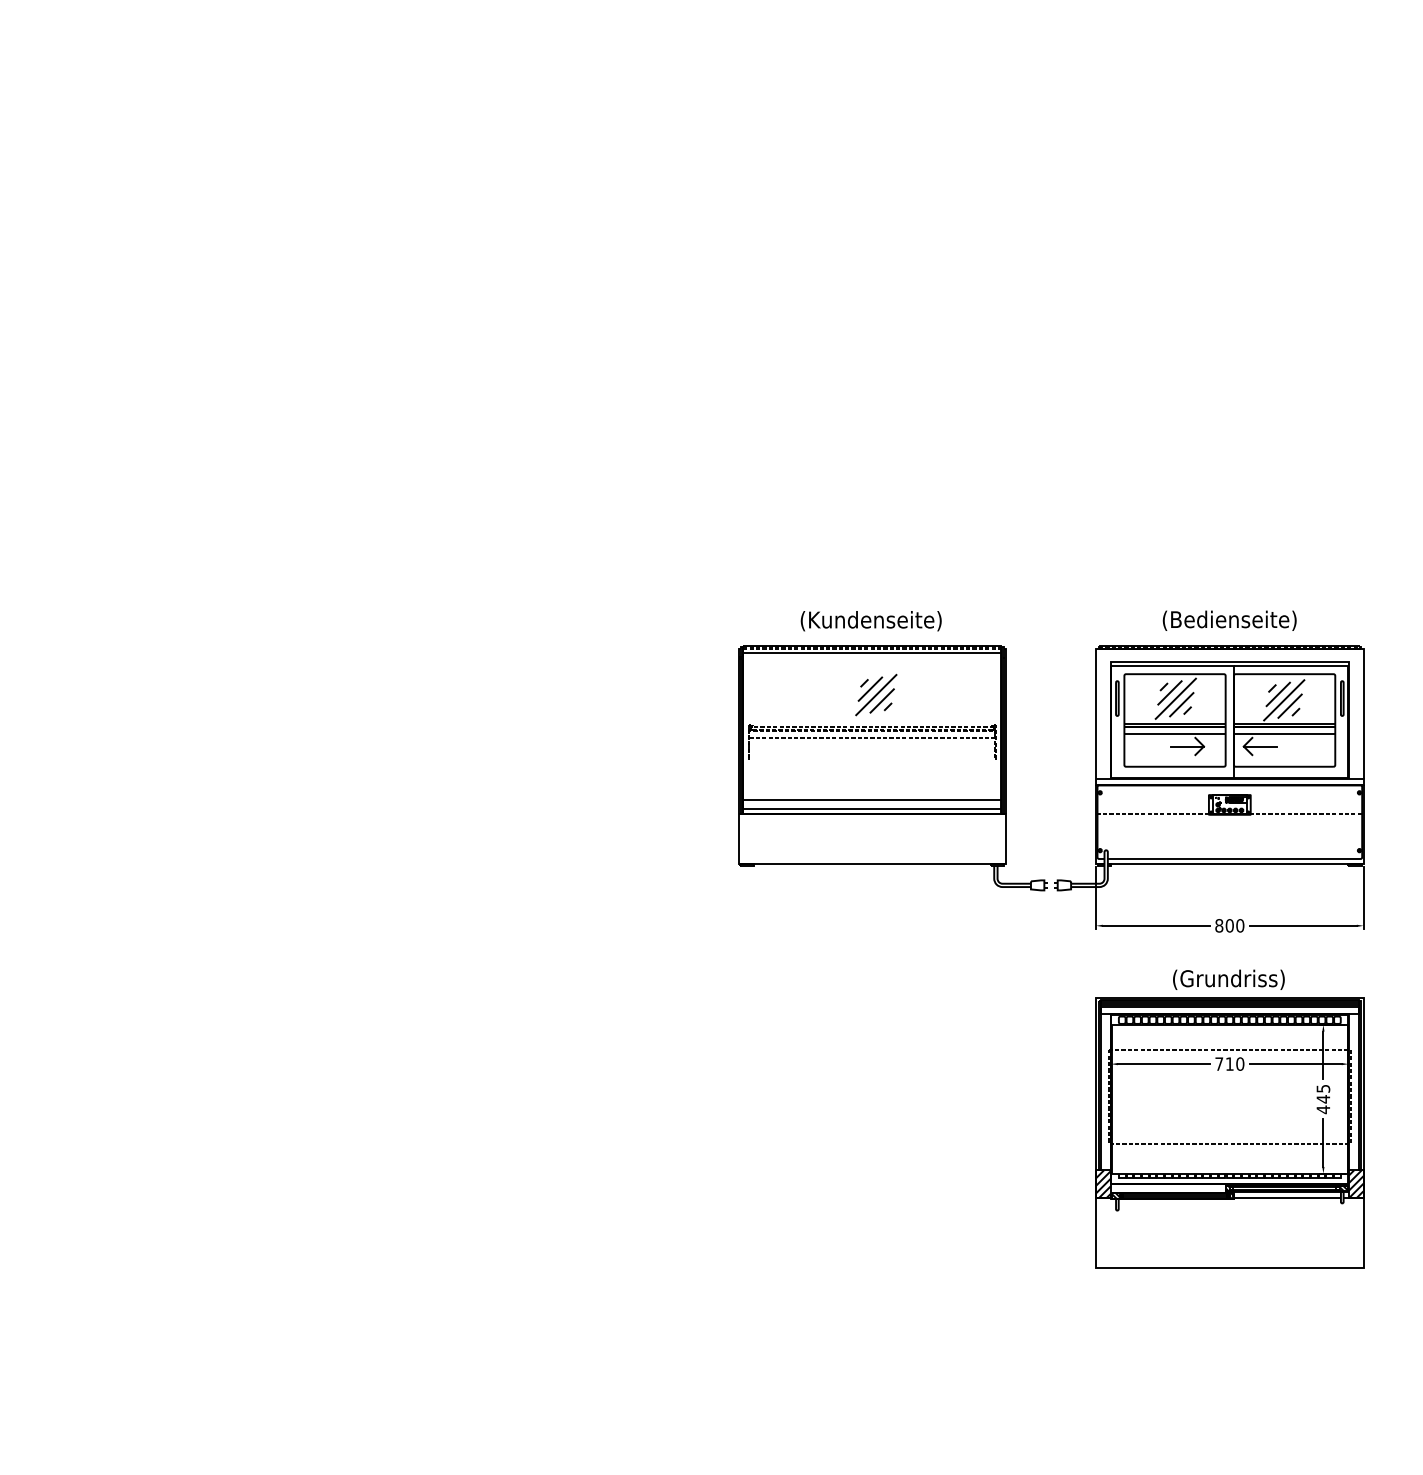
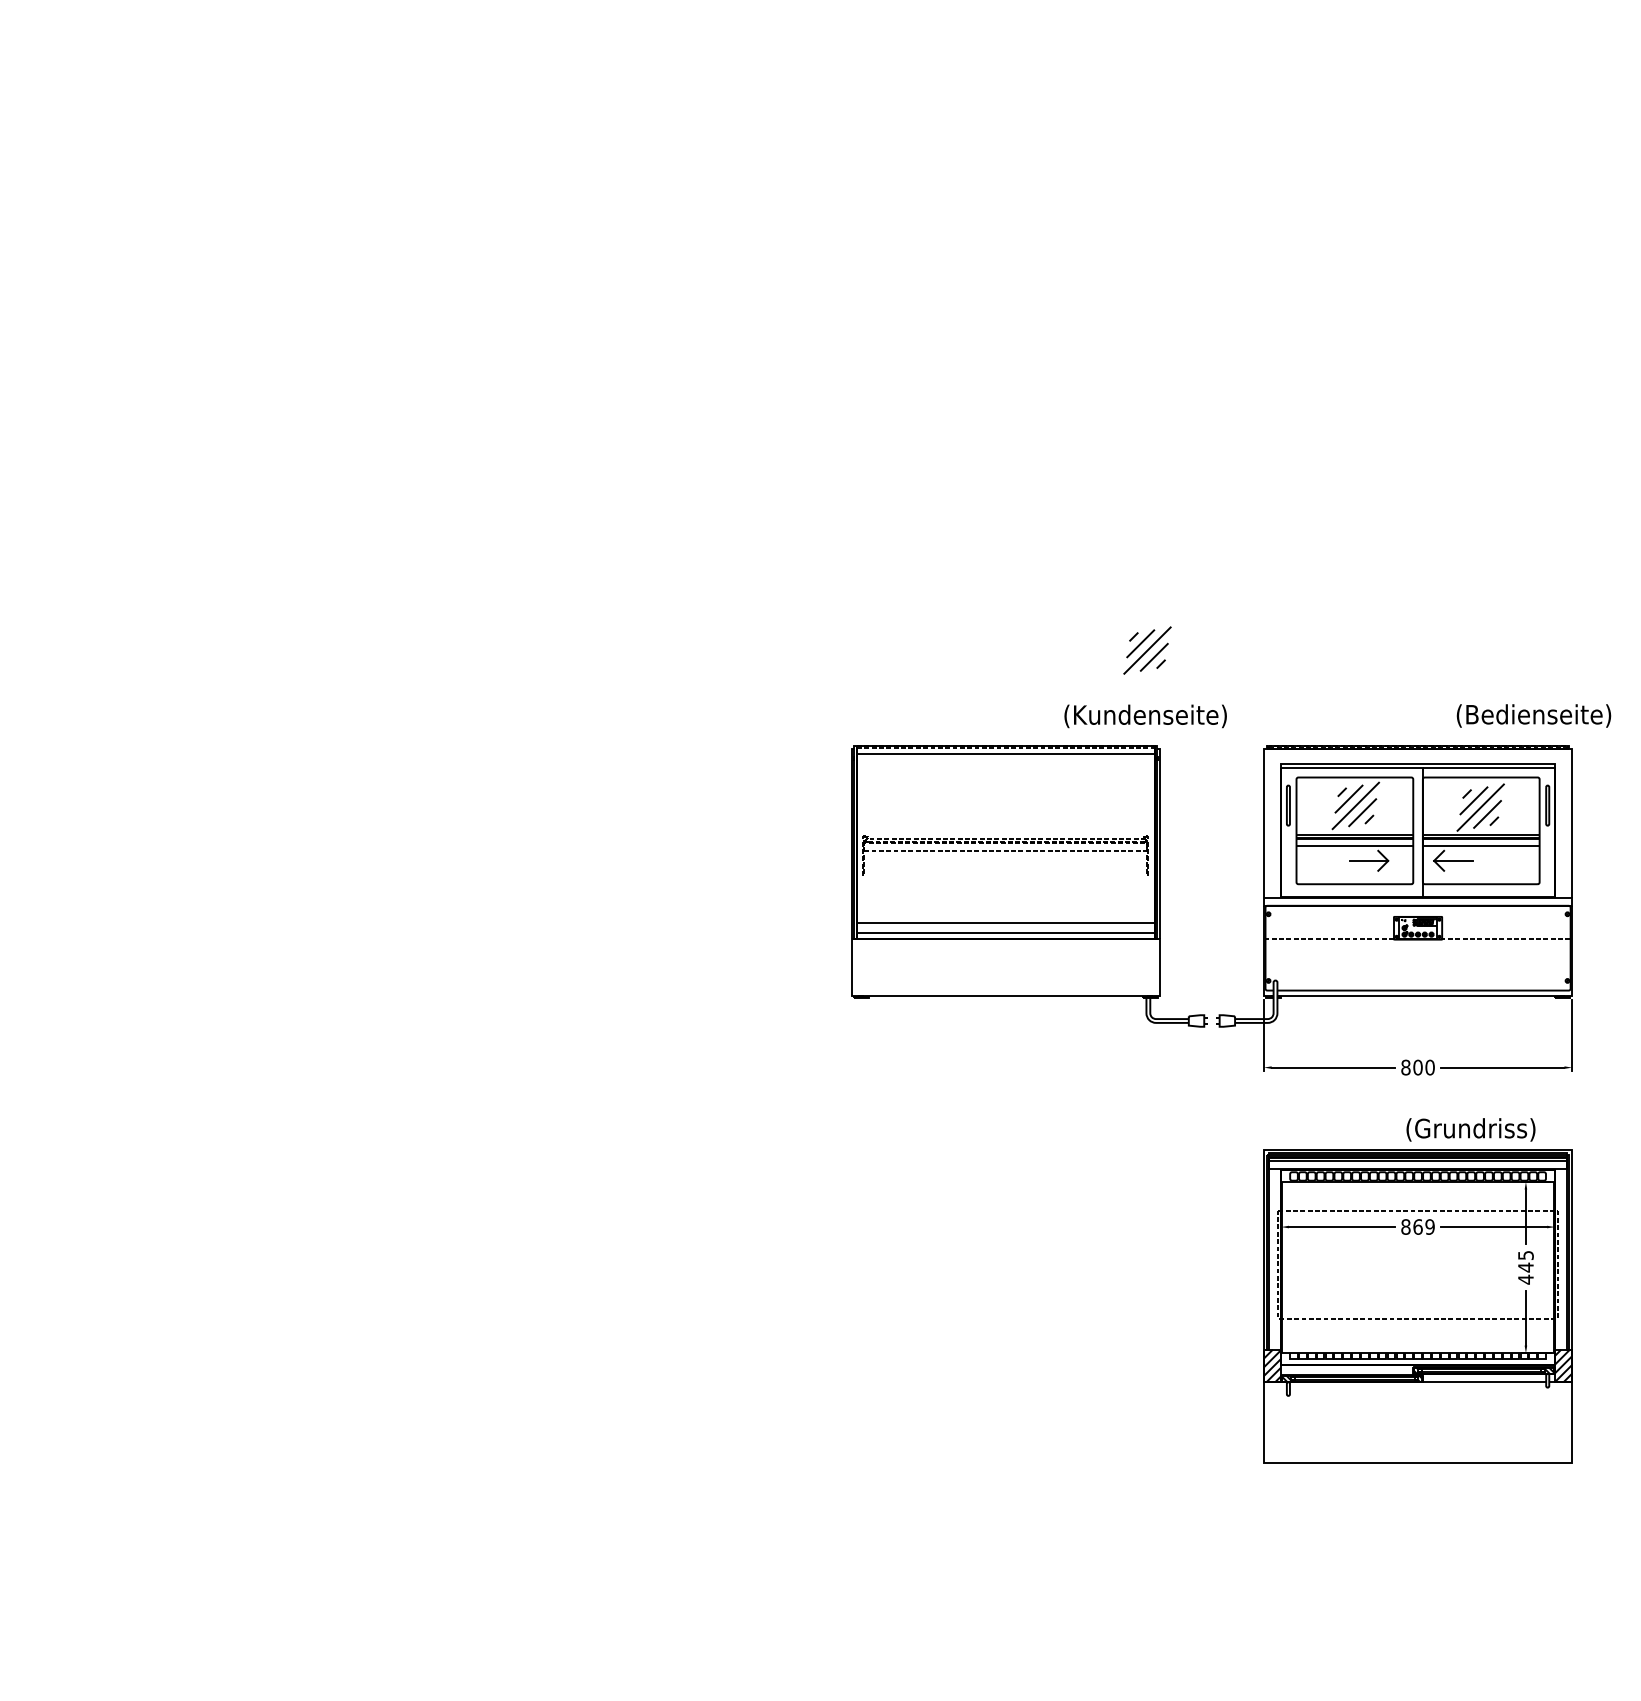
text: (1229, 620) -> (1533, 715), moved
text: (871, 621) -> (1145, 716), moved
part: (876, 694) -> (1147, 650), moved
text: (1228, 979) -> (1470, 1129), moved
text: (1229, 1063) -> (1417, 1226), 710 -> 869

